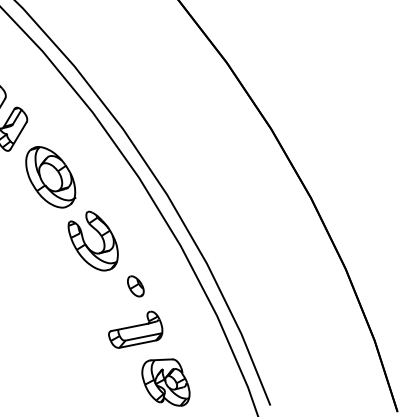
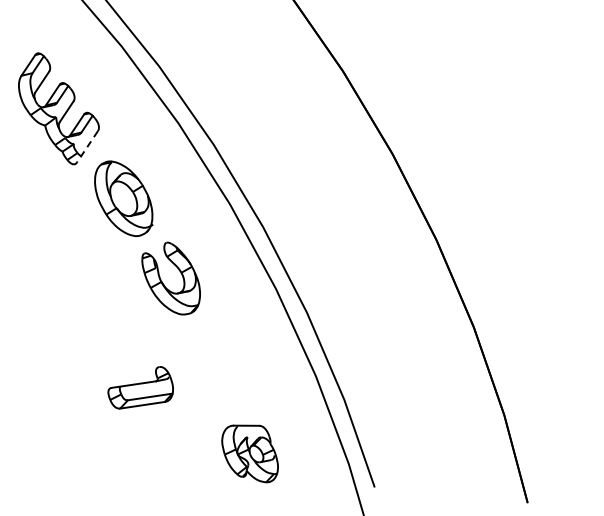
line: (18, 135) -> (87, 146), solid -> dashed
part: (135, 286) -> (219, 335), removed
part: (135, 329) -> (140, 387), moved

